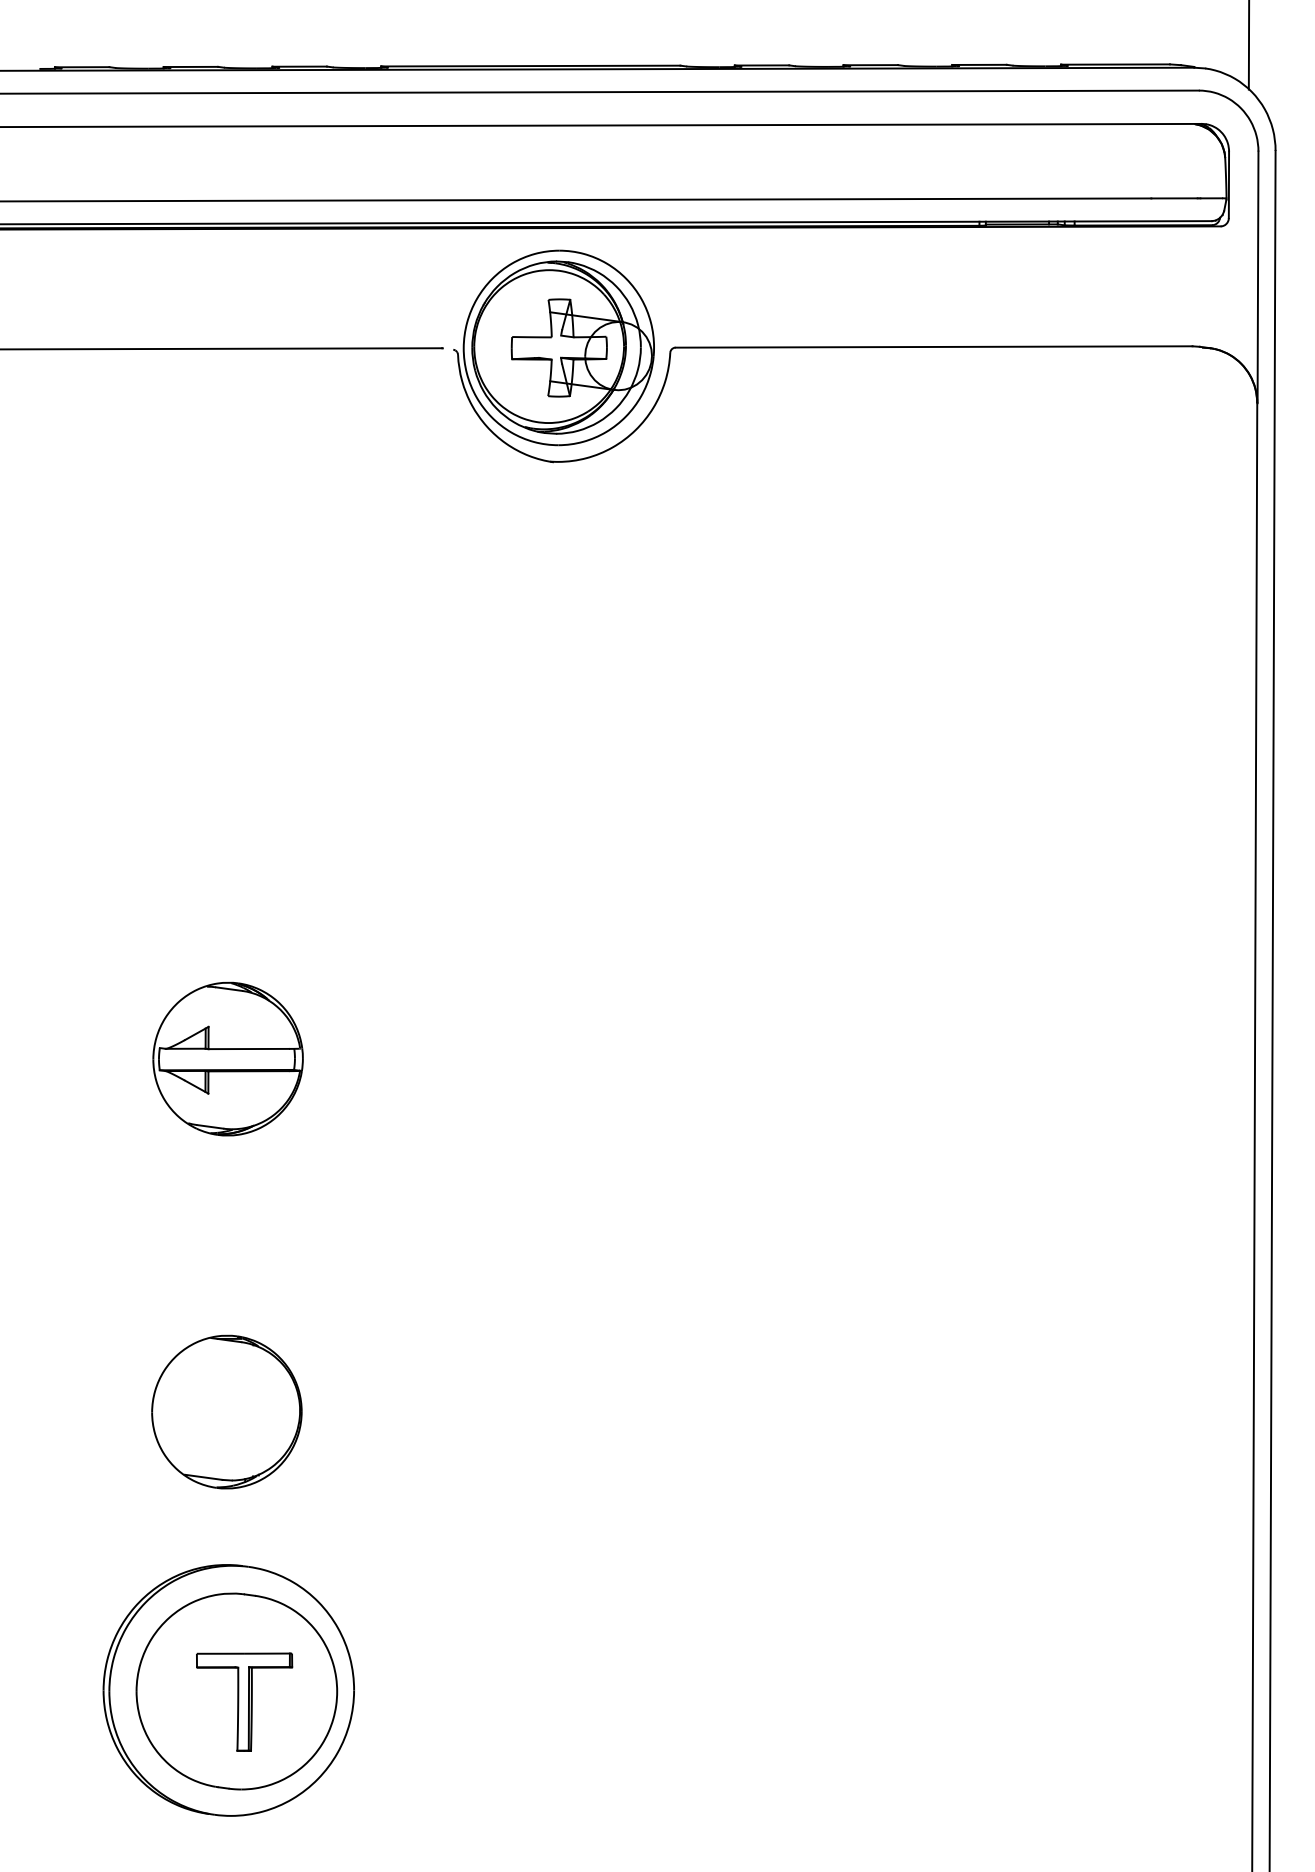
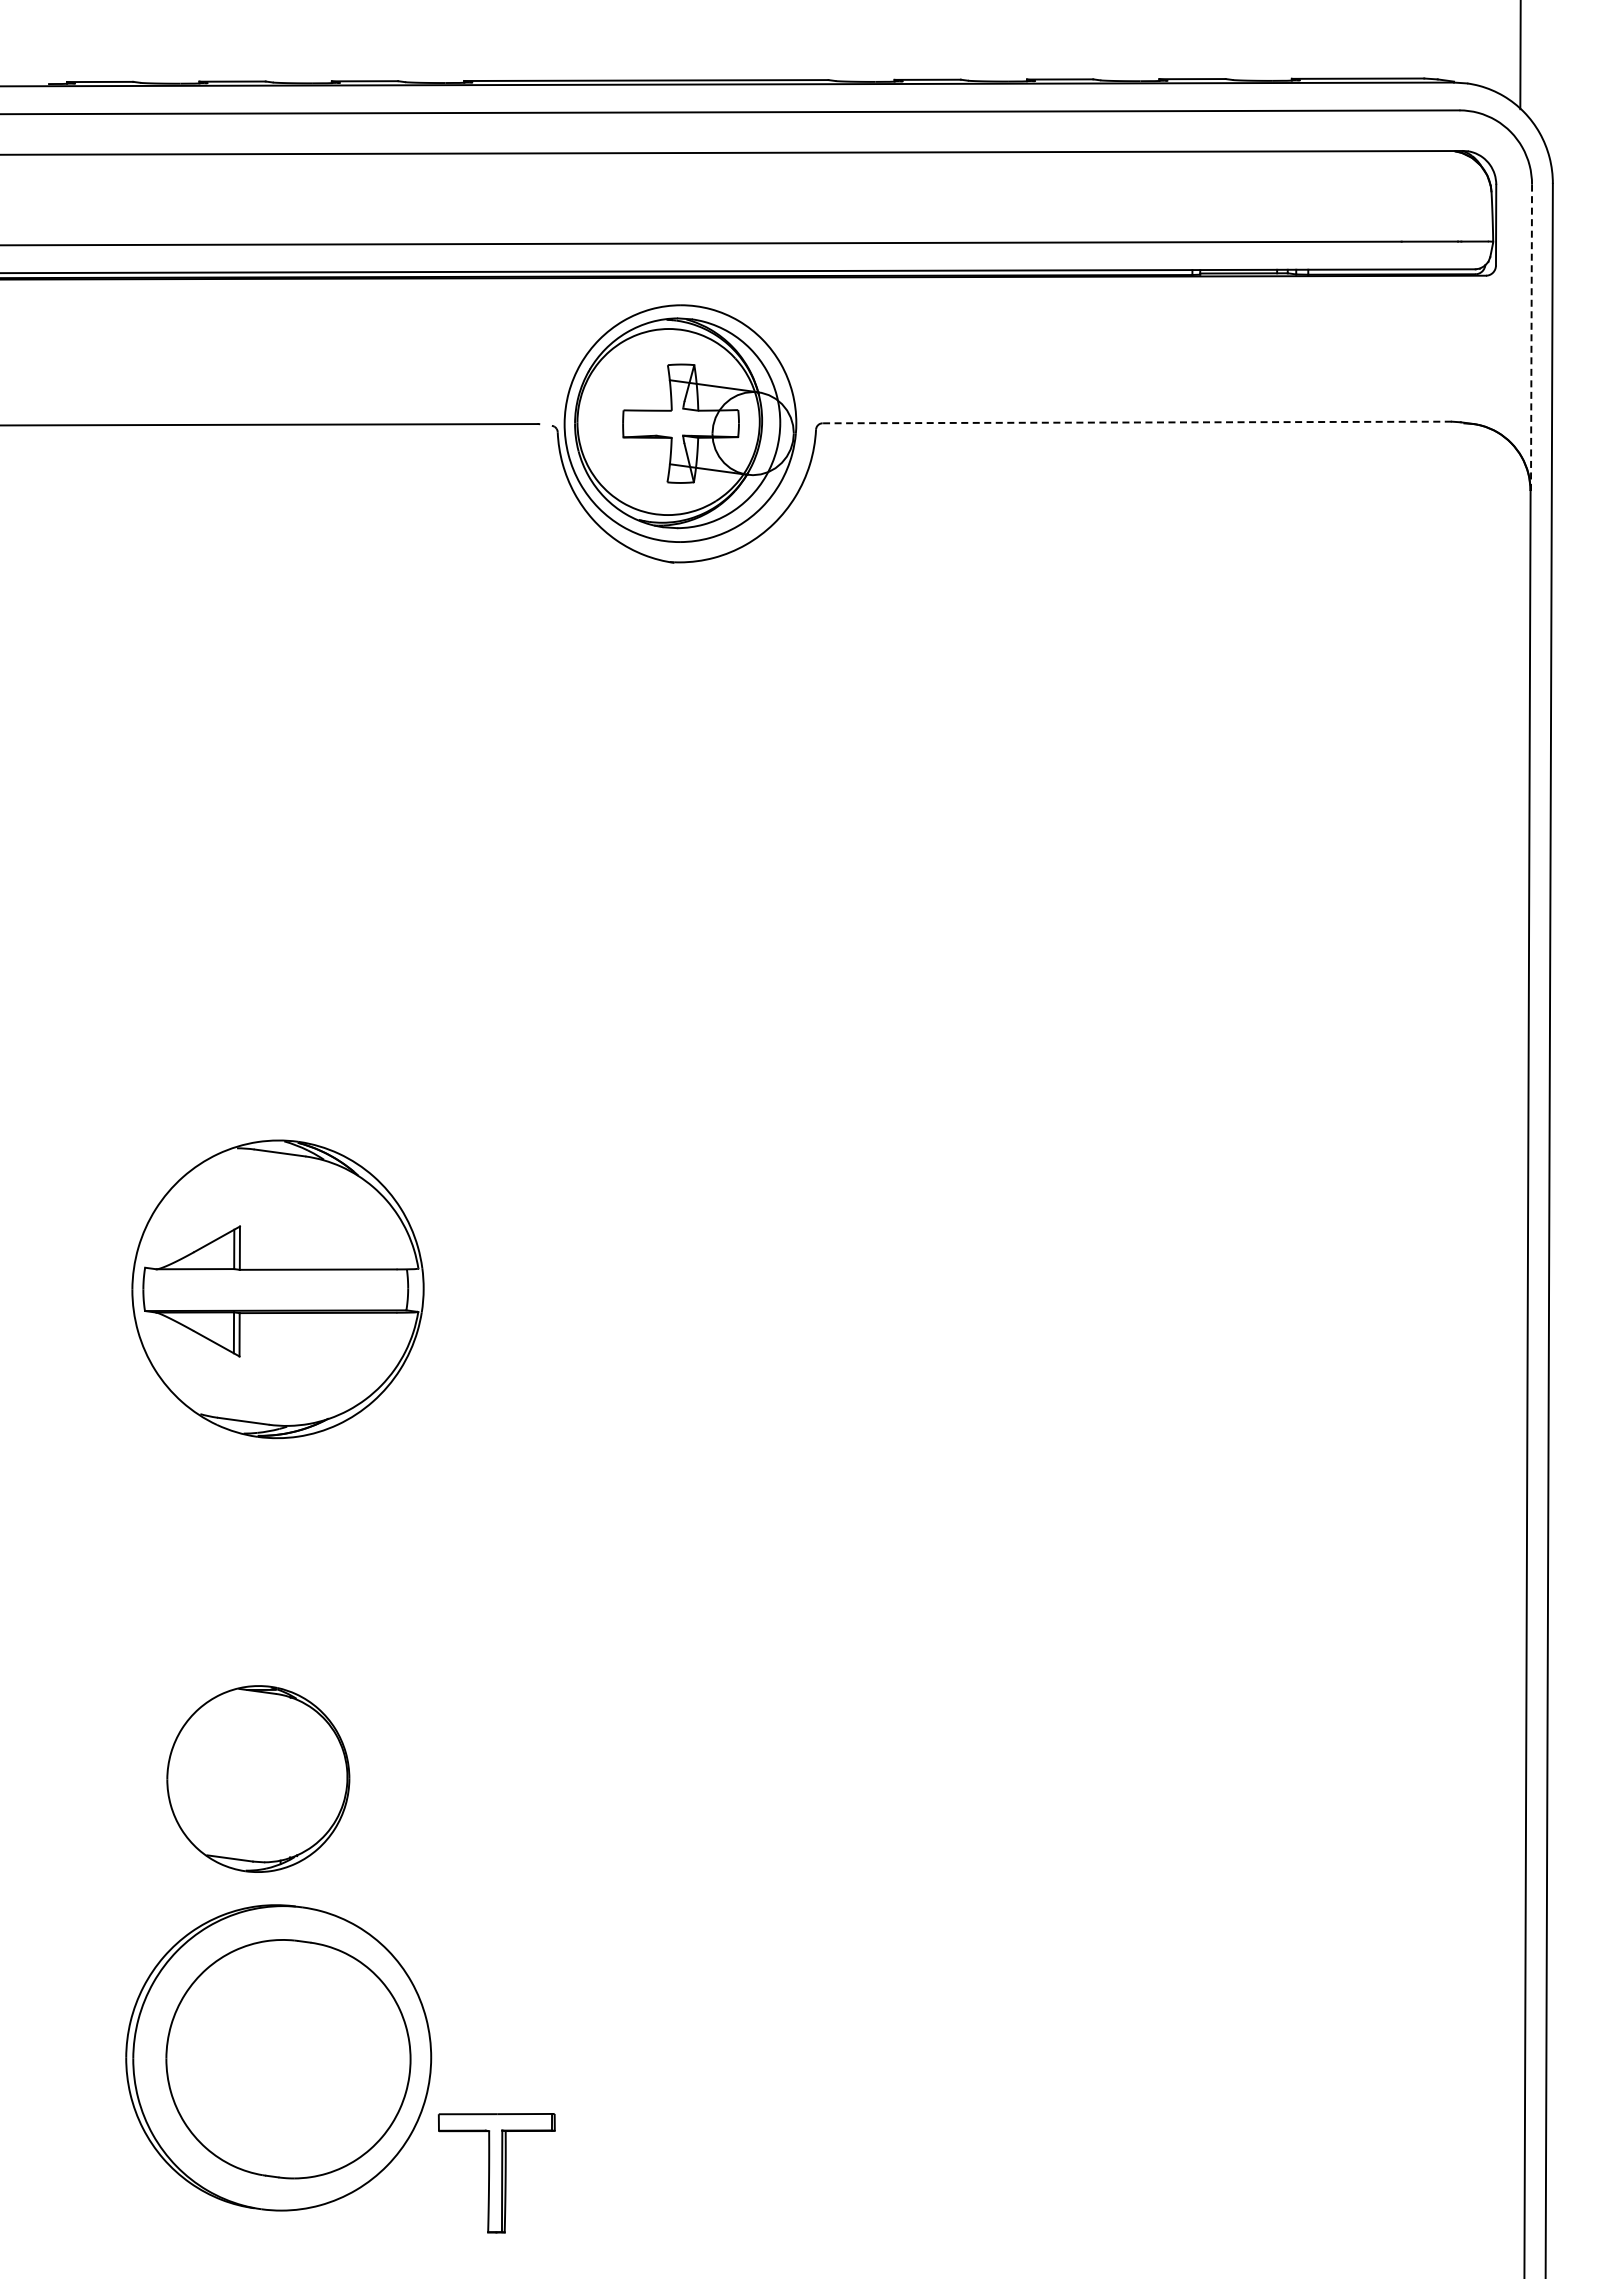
line: (1258, 277) -> (1531, 338), solid -> dashed
line: (934, 346) -> (1137, 422), solid -> dashed
part: (227, 1059) -> (277, 1289), size x1.6
part: (227, 1411) -> (258, 1778), moved
part: (244, 1702) -> (496, 2173), moved

